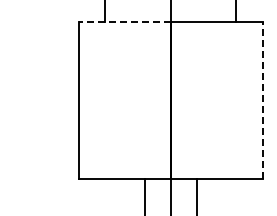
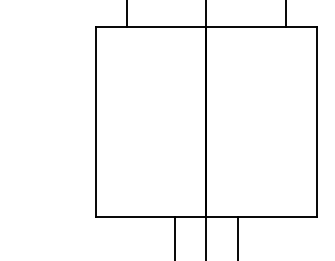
line: (124, 22) -> (150, 27), dashed -> solid
line: (262, 100) -> (317, 121), dashed -> solid

